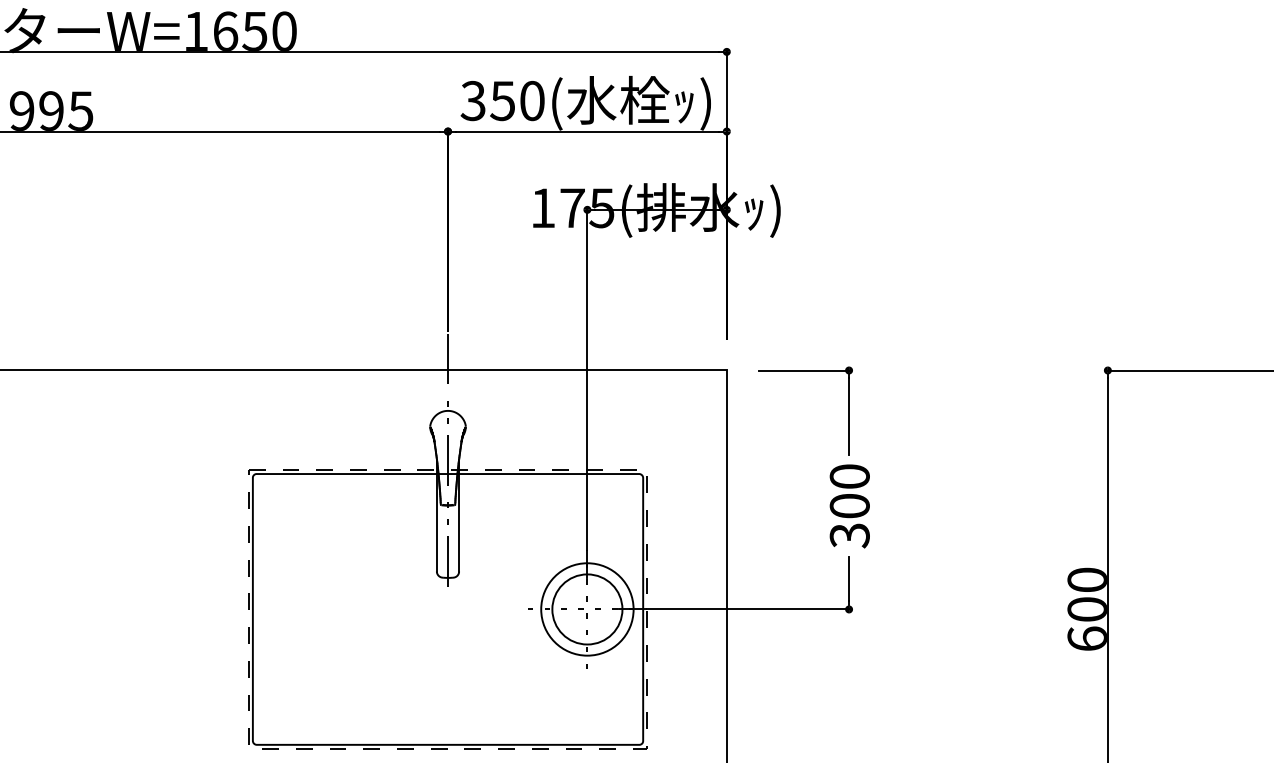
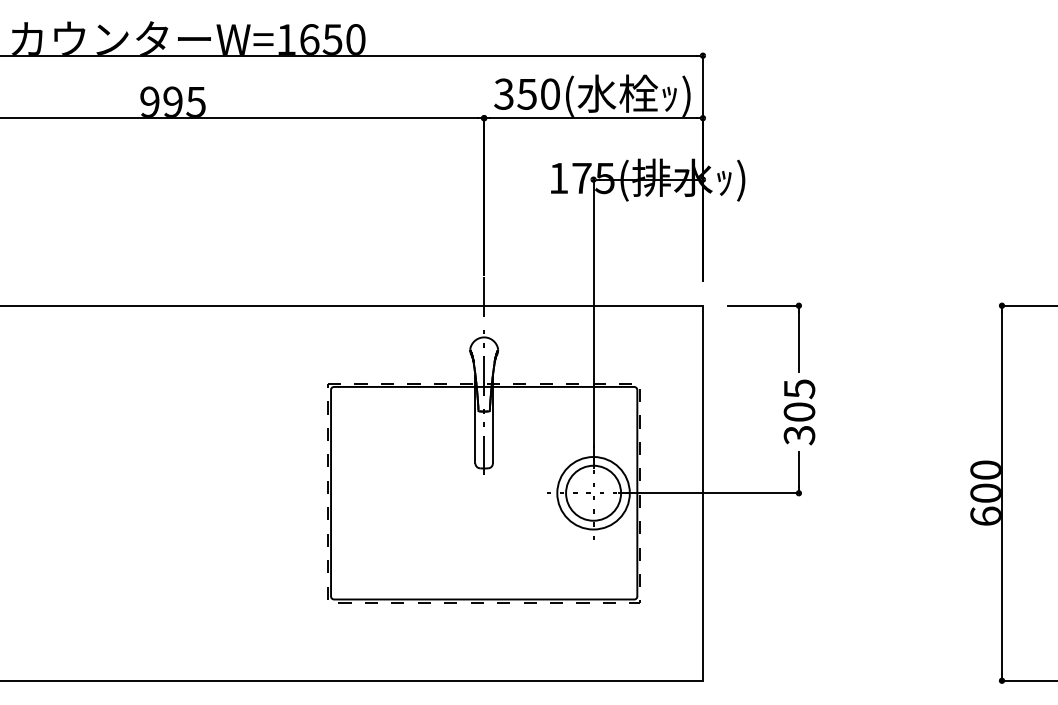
text: (849, 477) -> (799, 389), 300 -> 305

